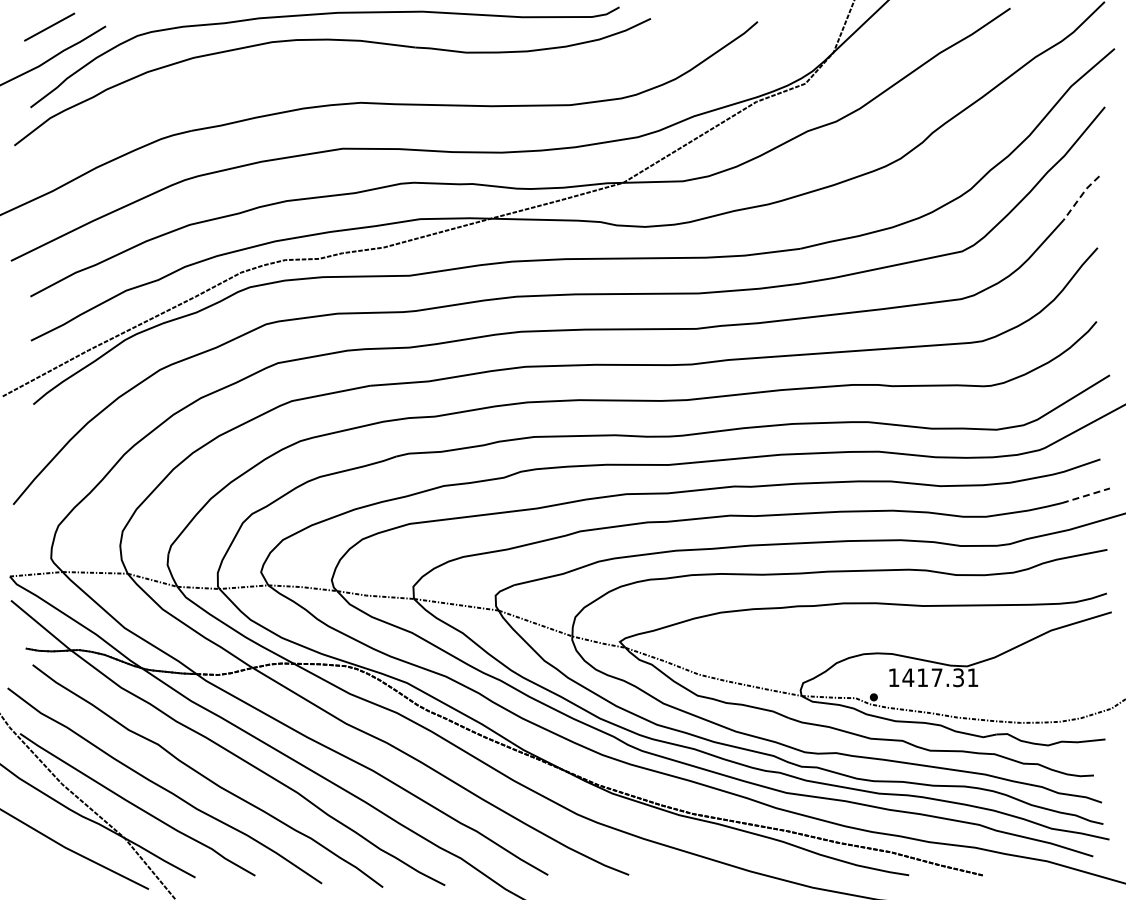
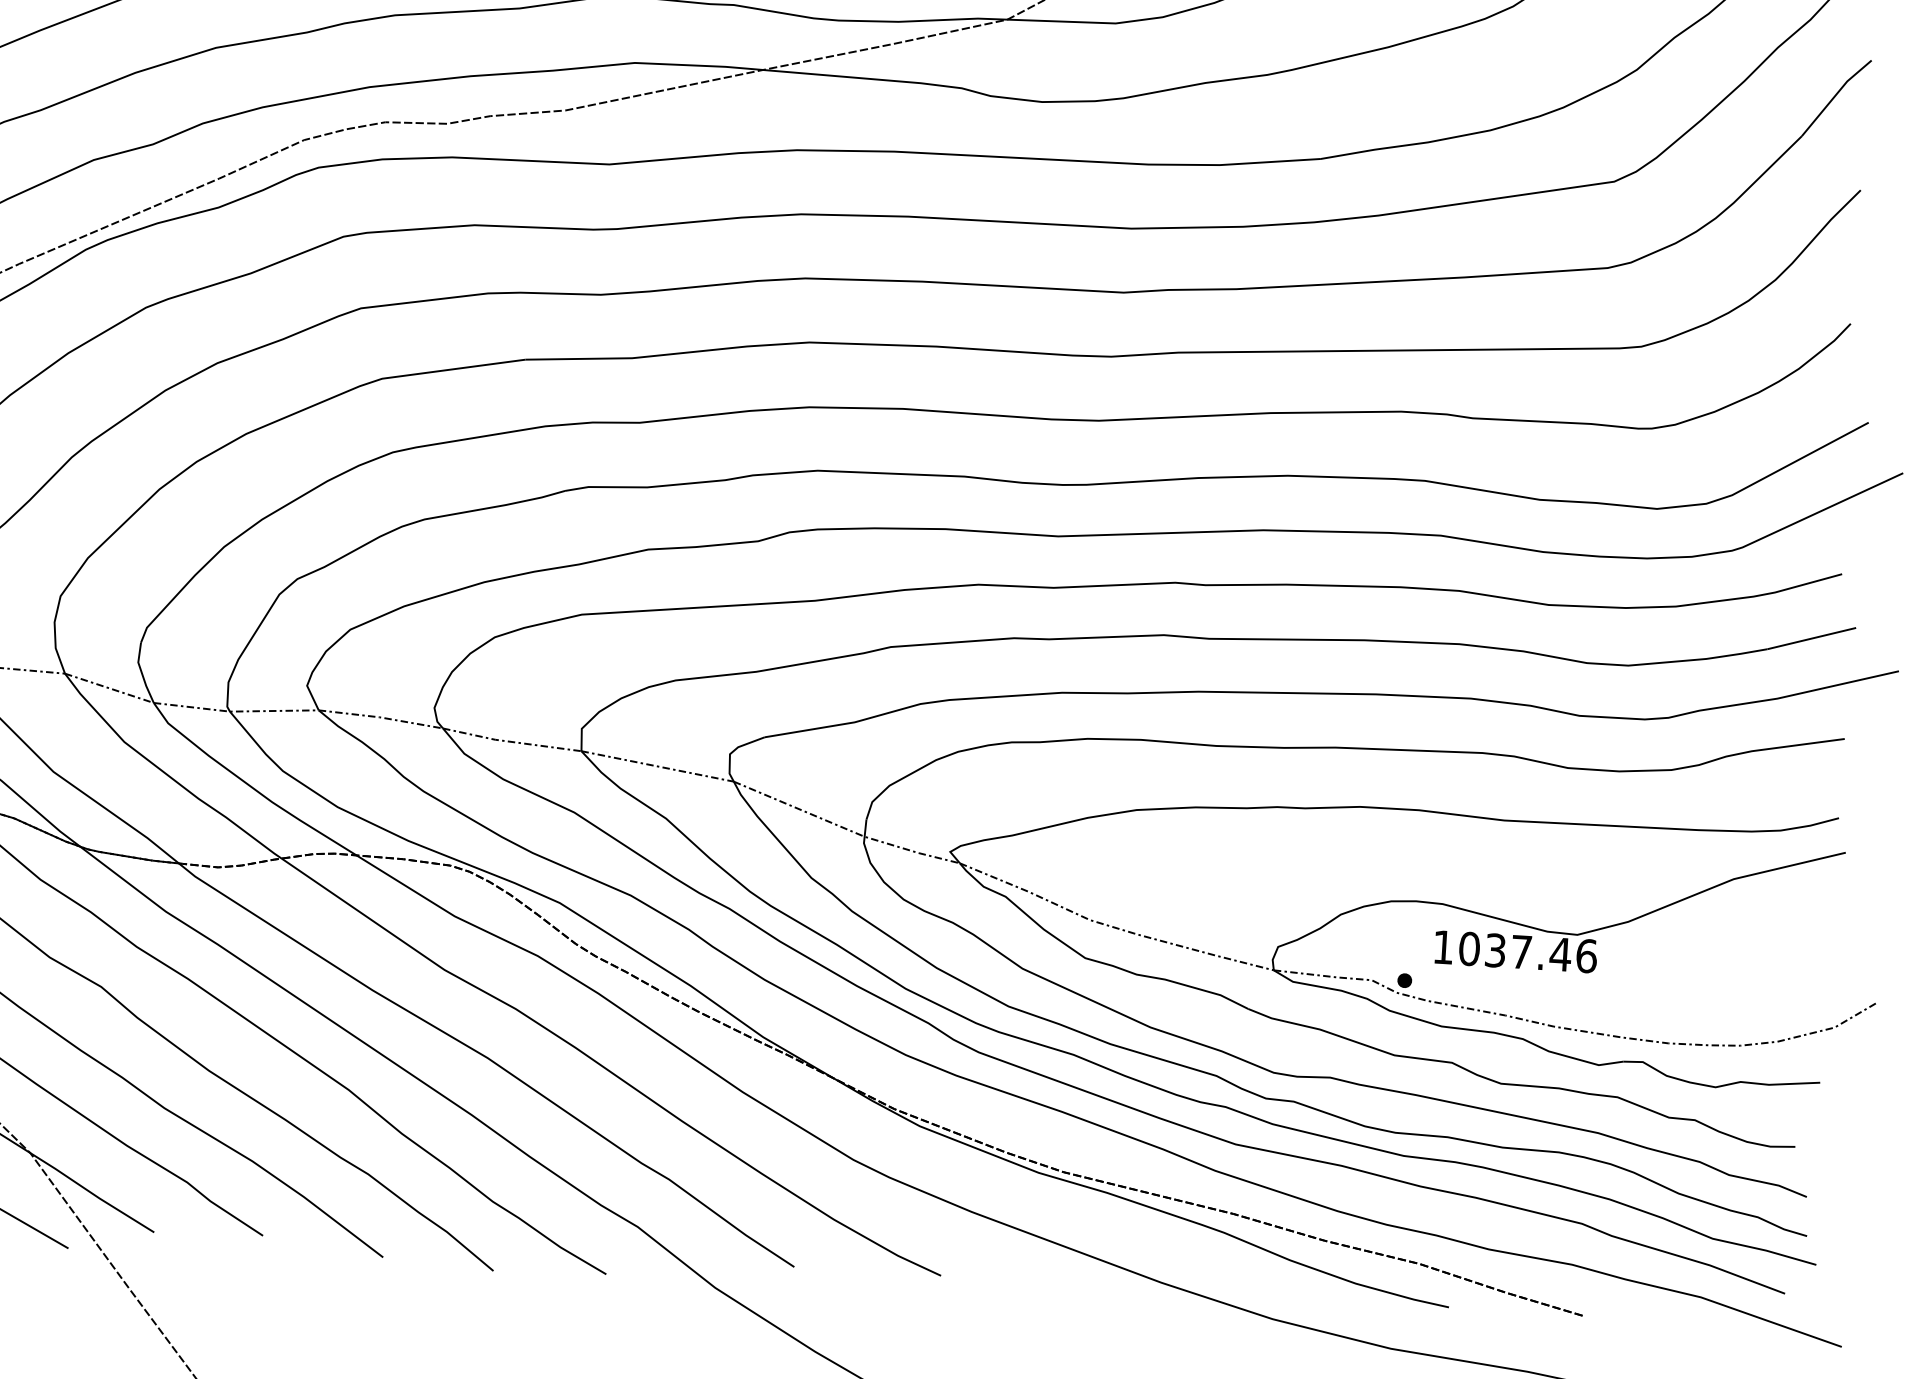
line: (1080, 197) -> (1835, 96), dashed -> solid
line: (1086, 495) -> (1812, 638), dashed -> solid
text: (940, 677) -> (1527, 952), 1417.31 -> 1037.46

